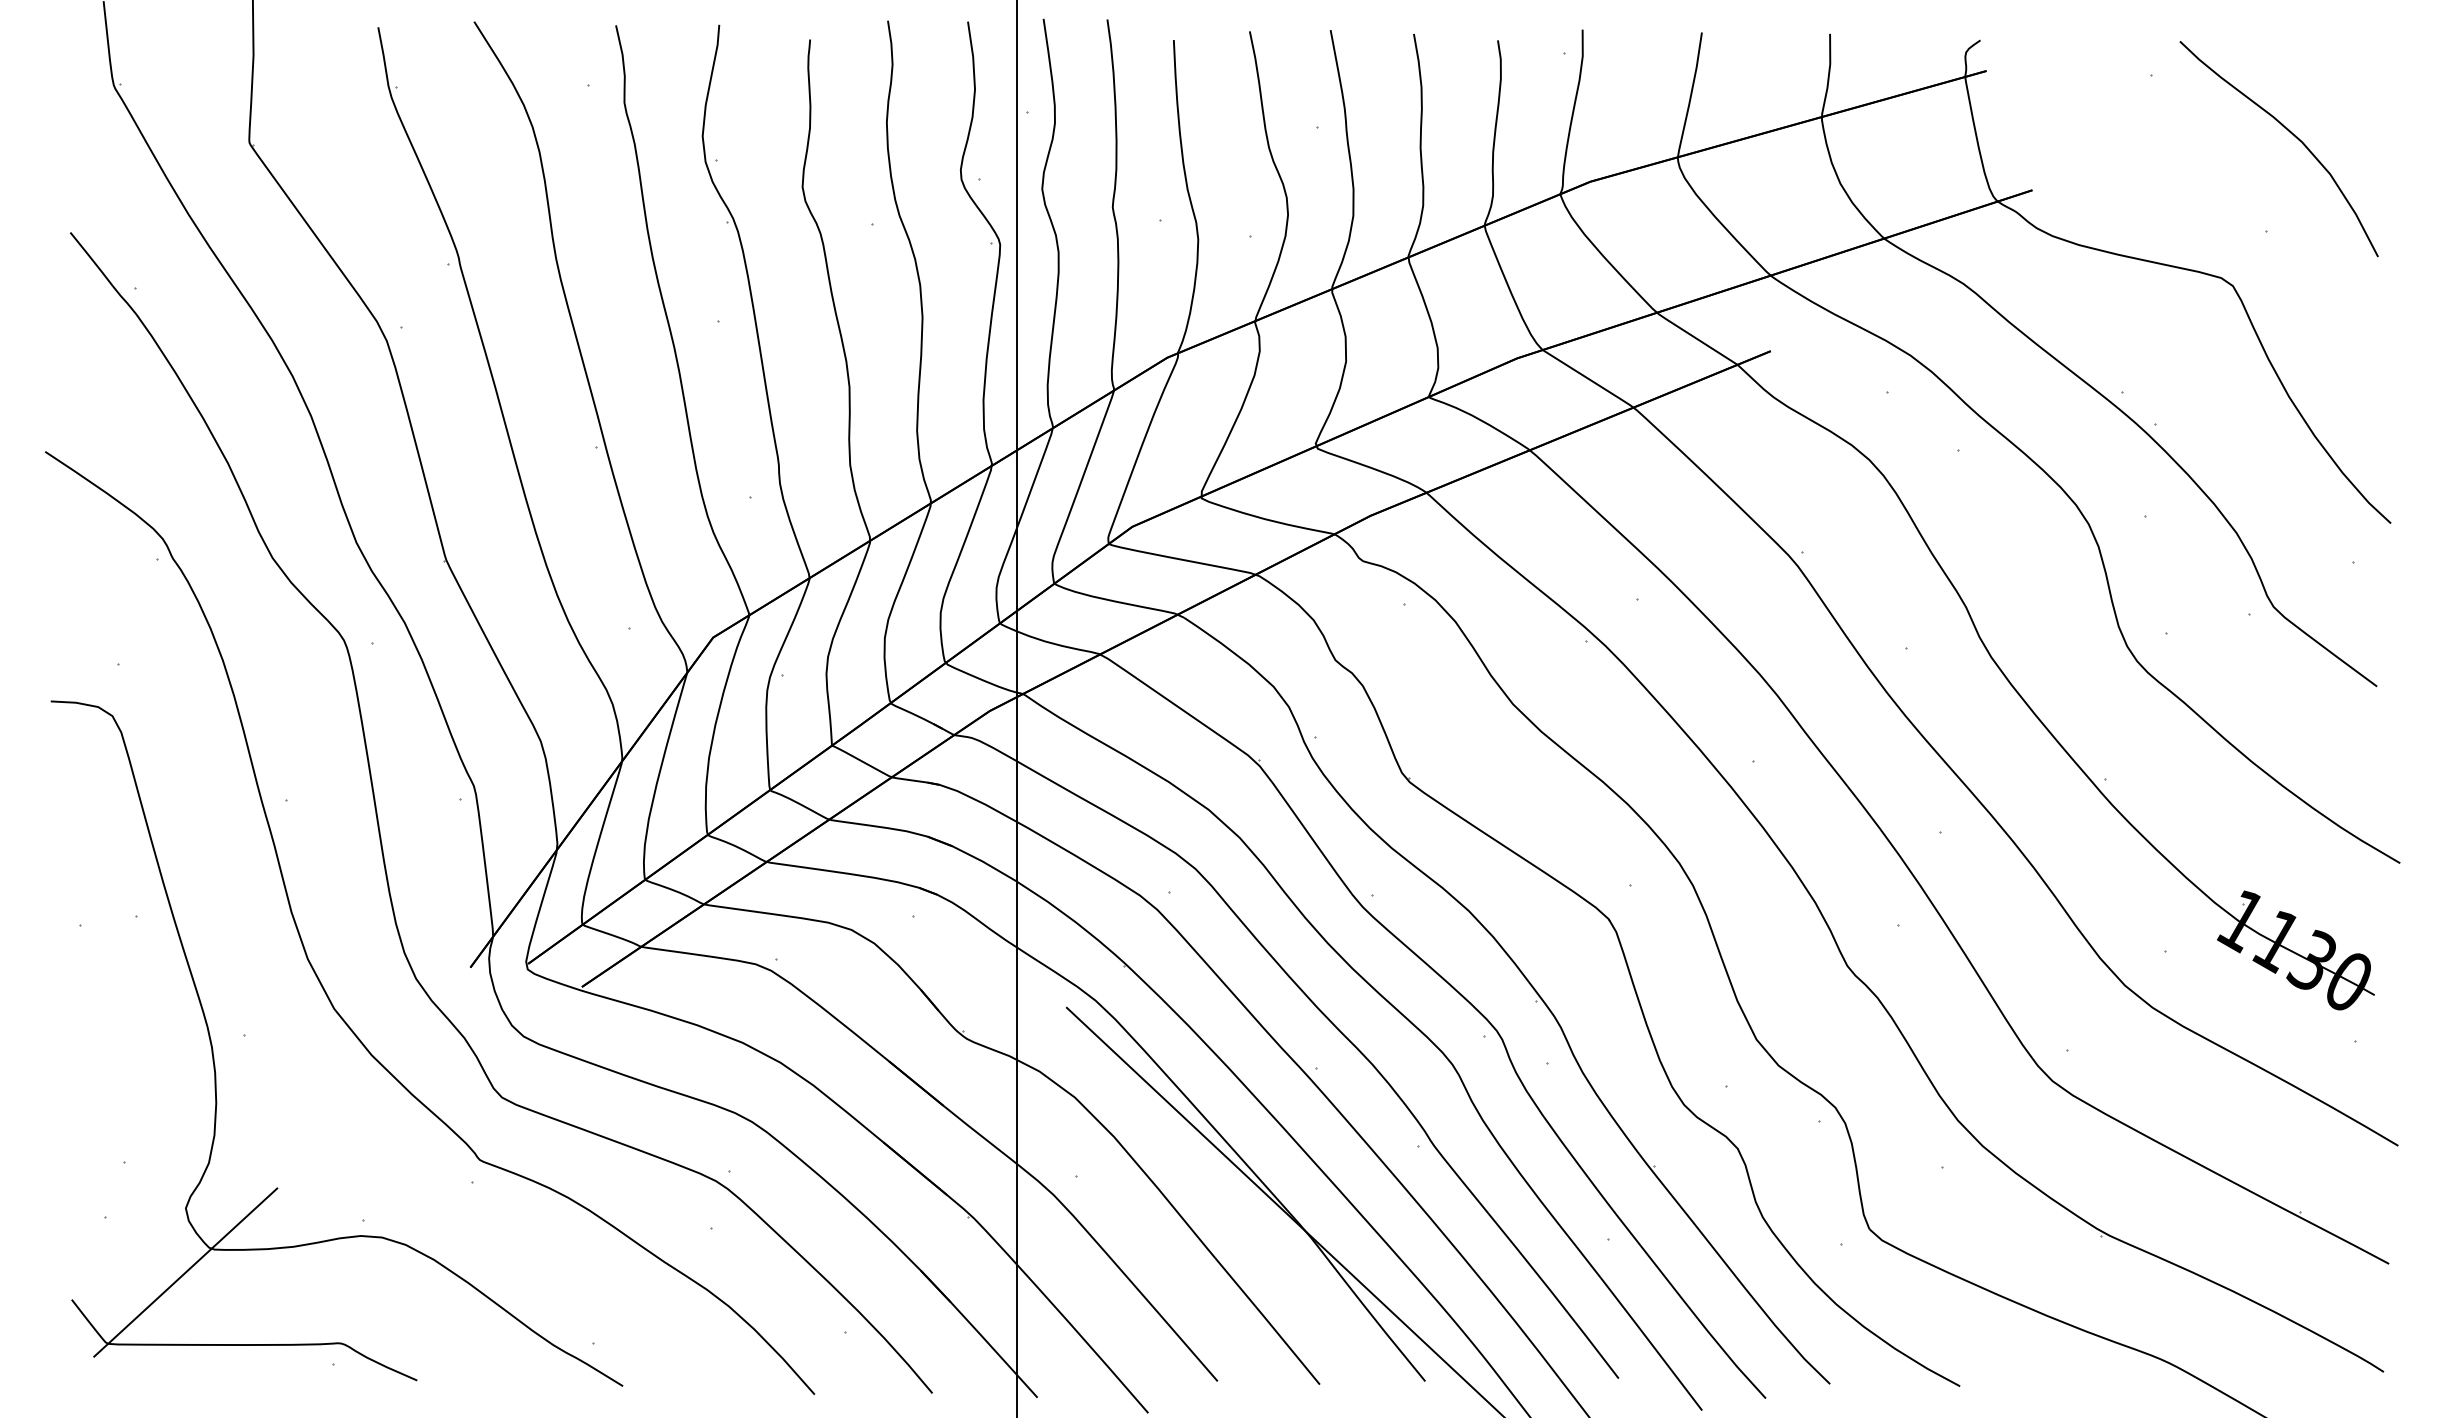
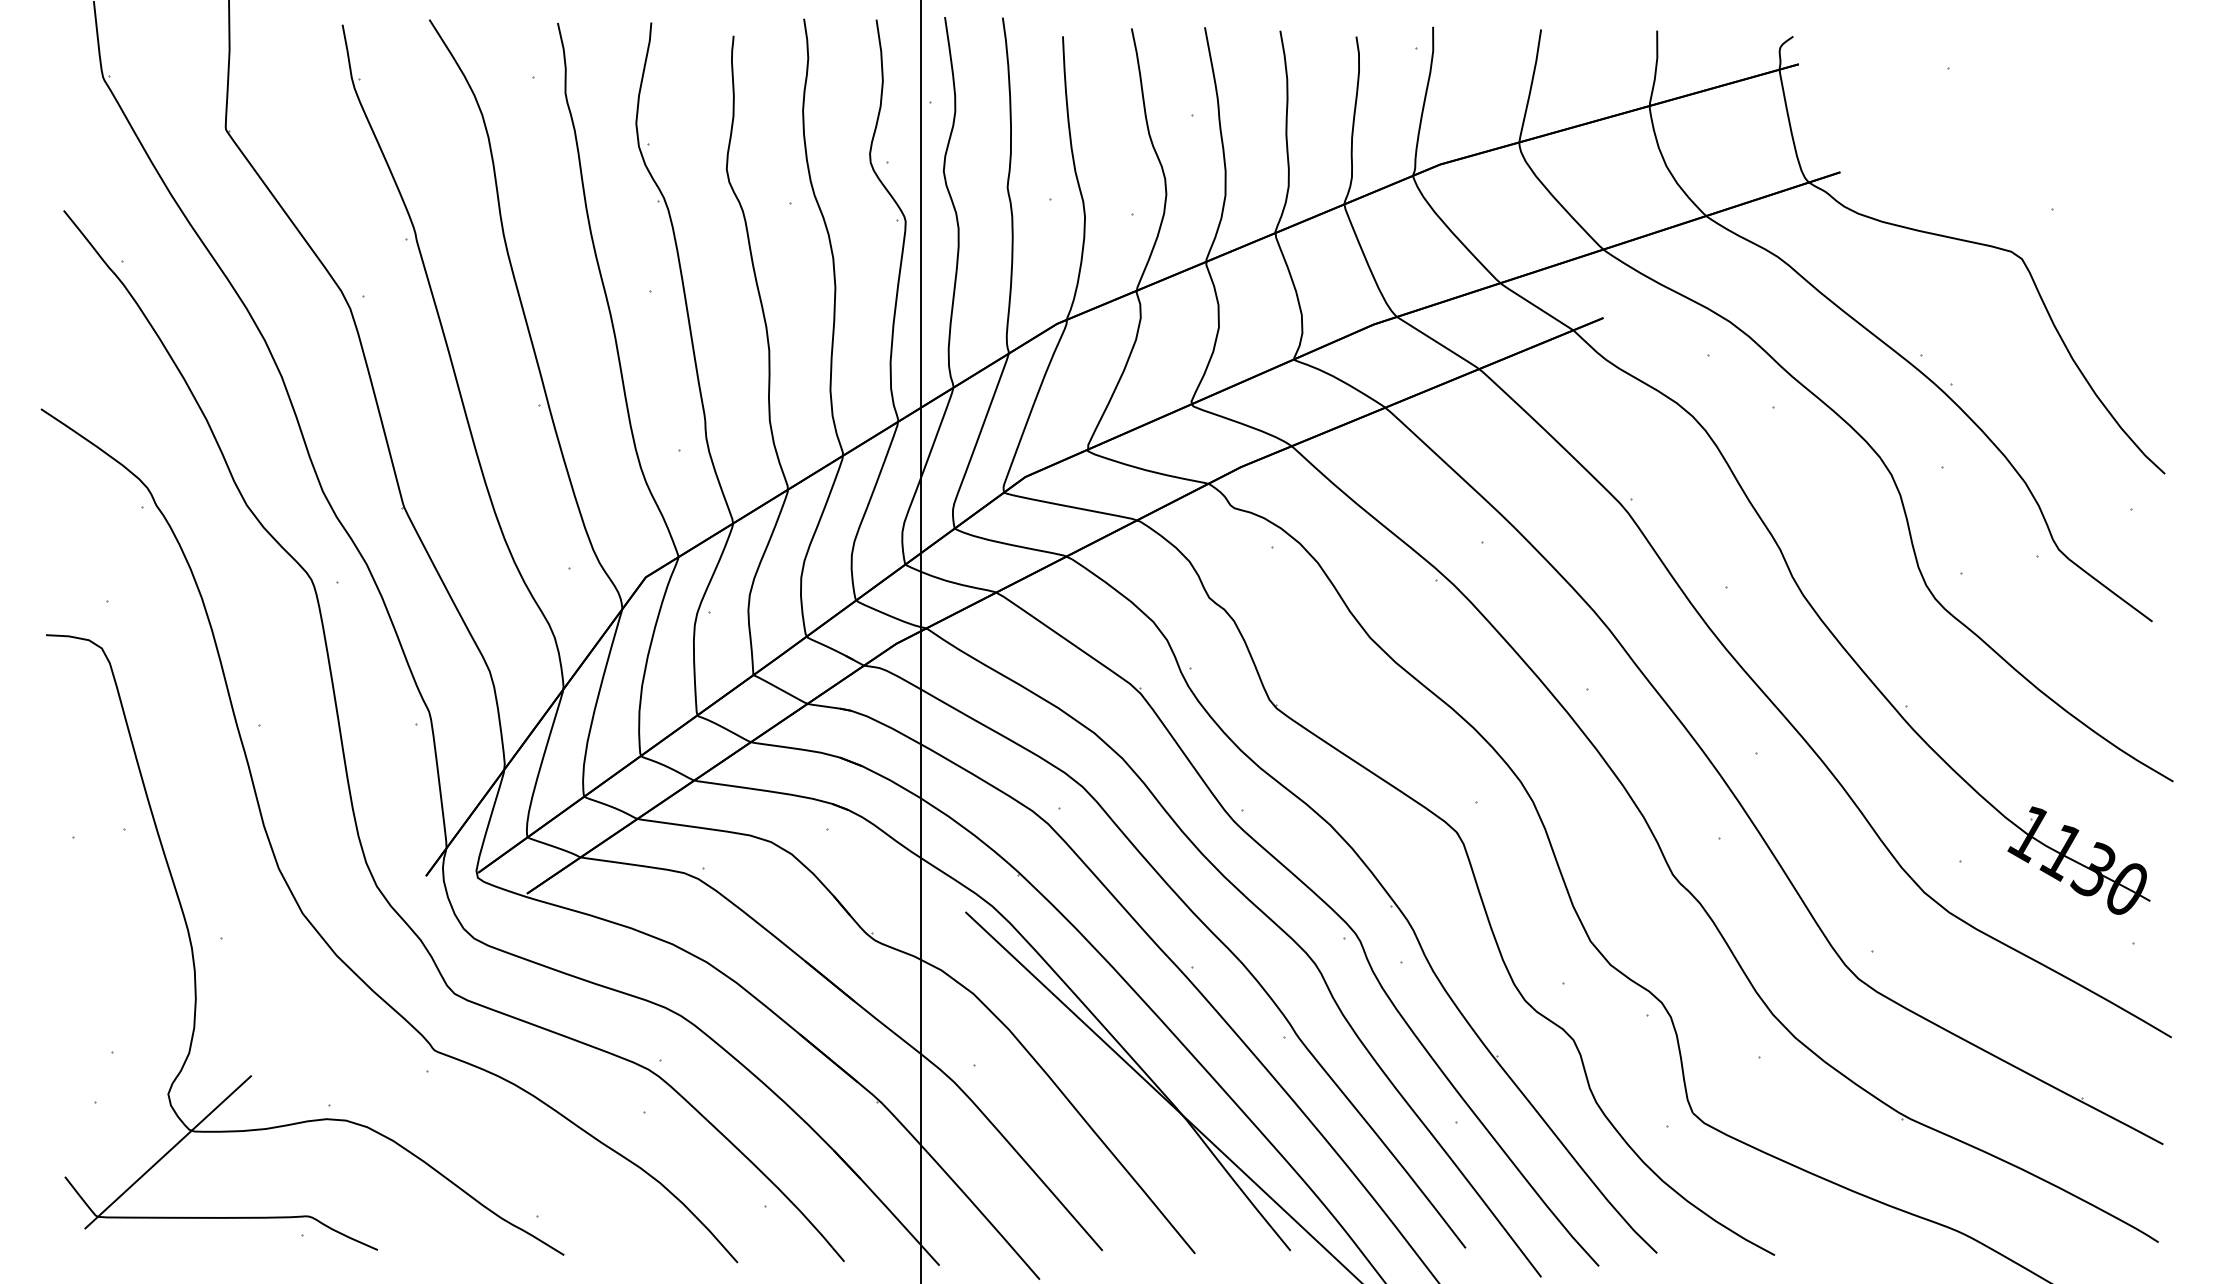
curve: (2291, 134) -> (2074, 121), removed

